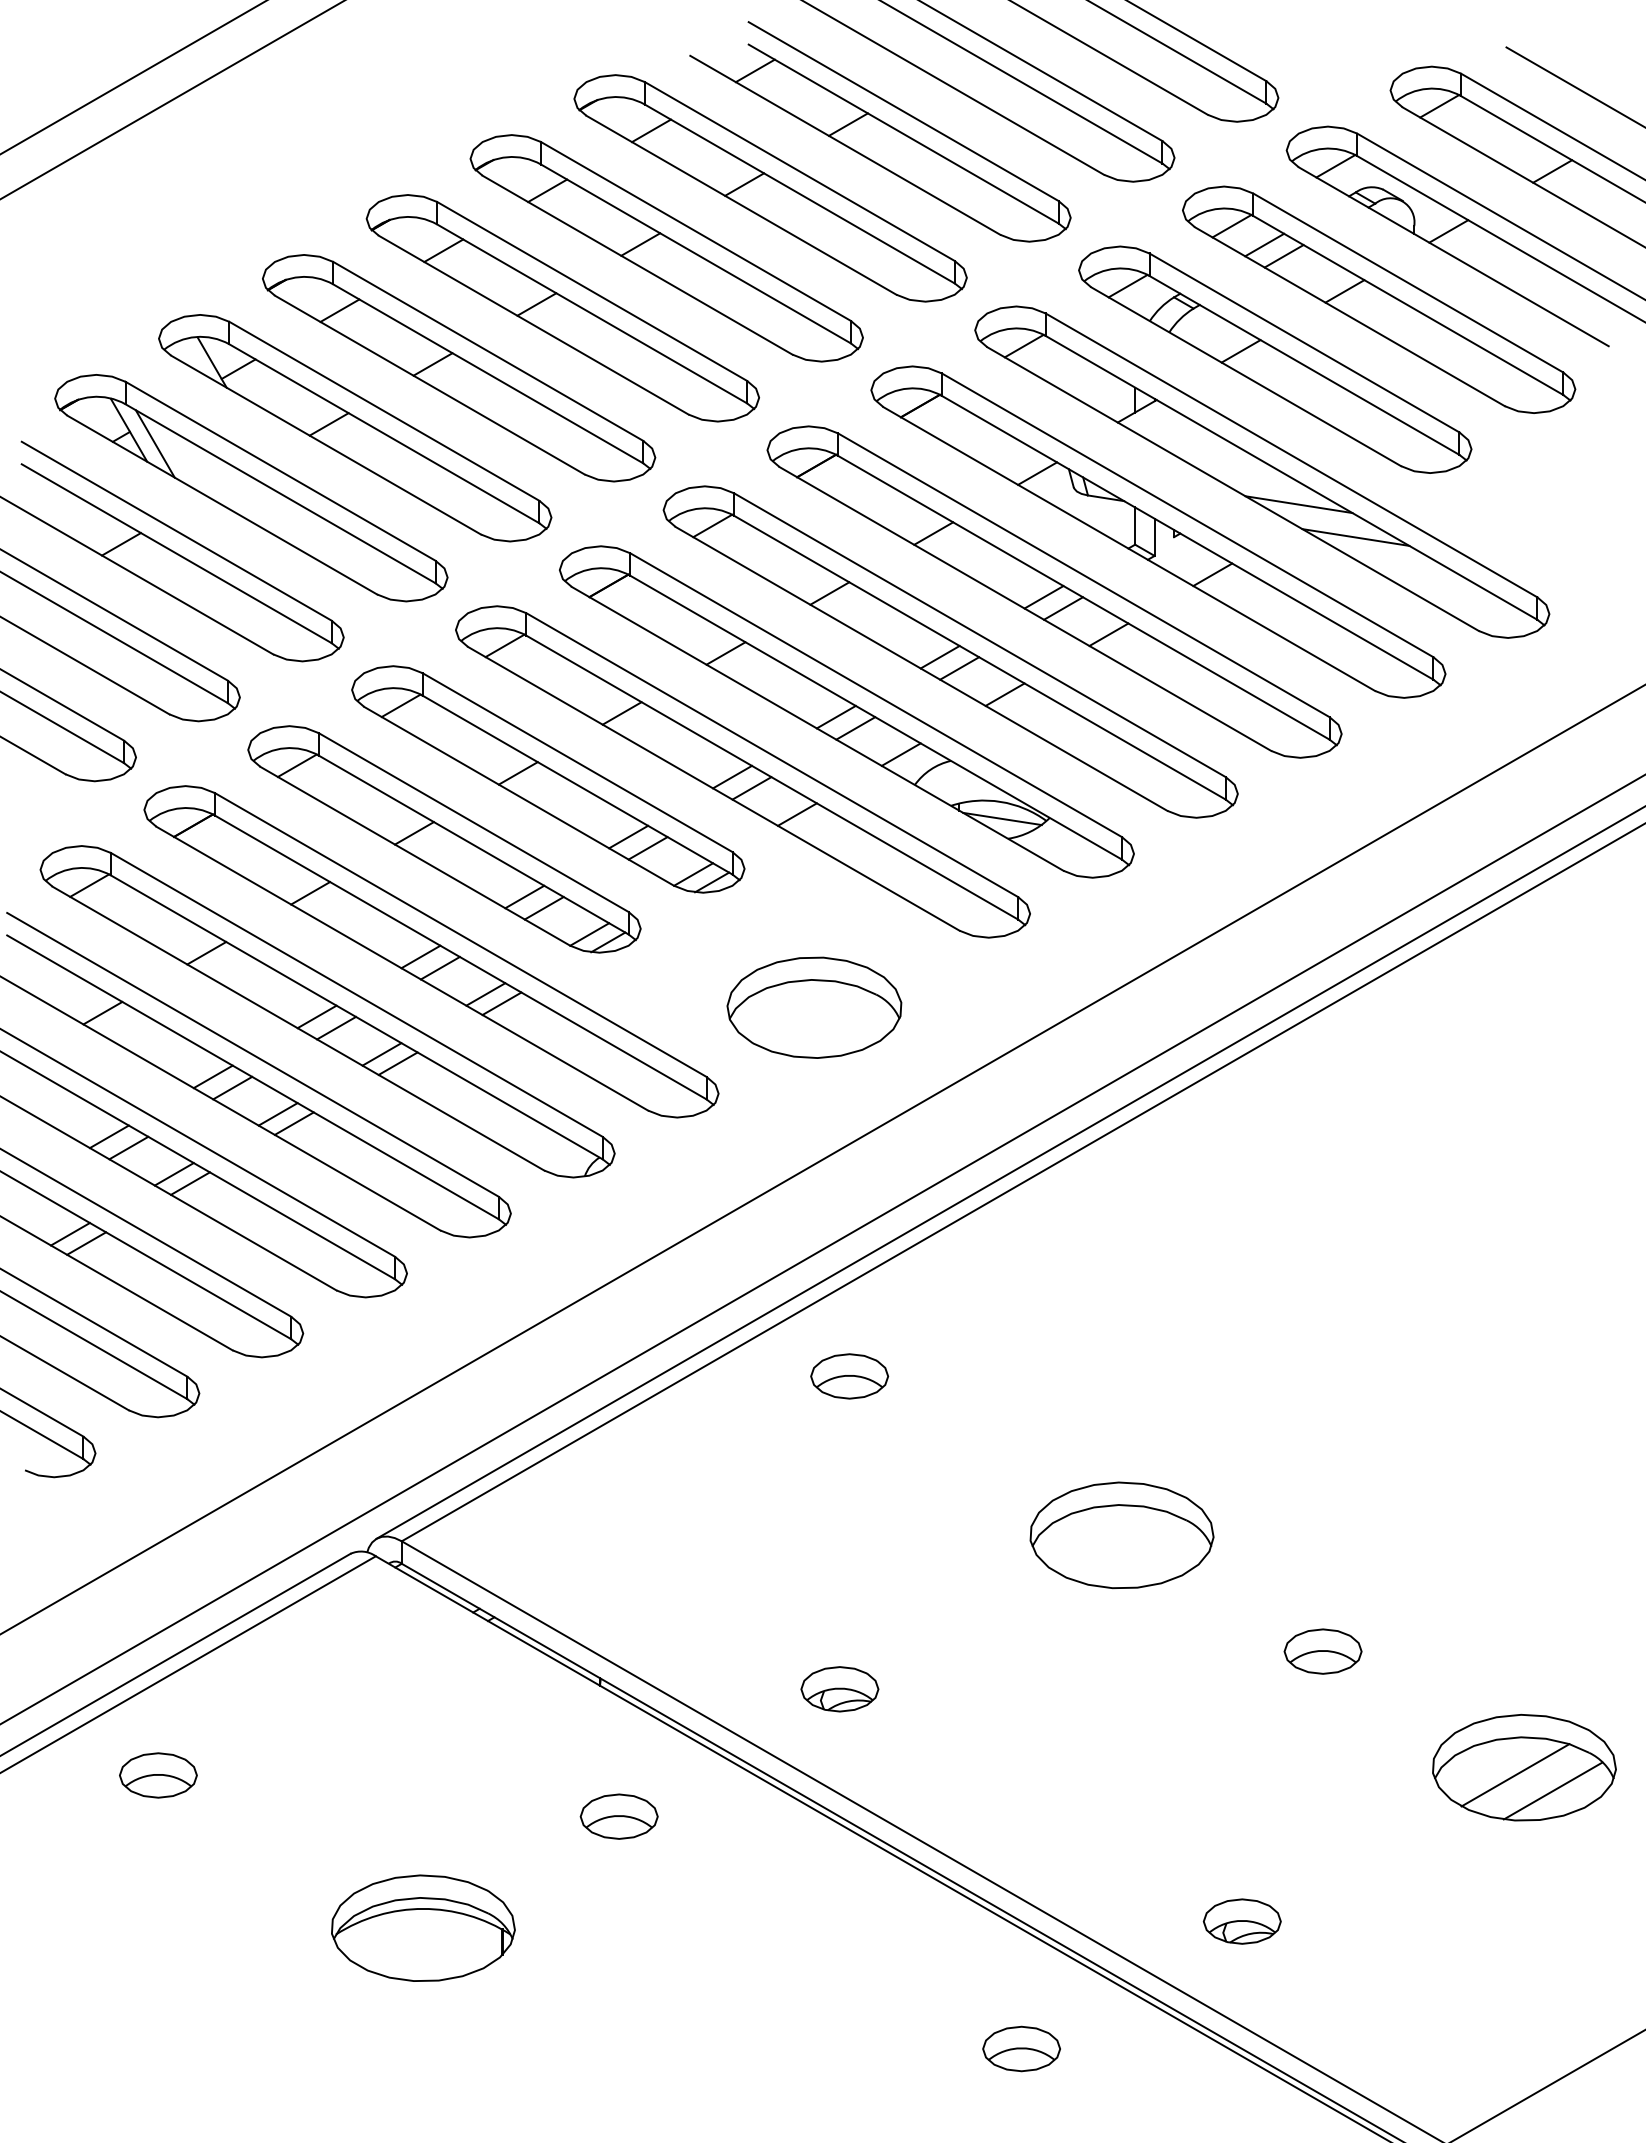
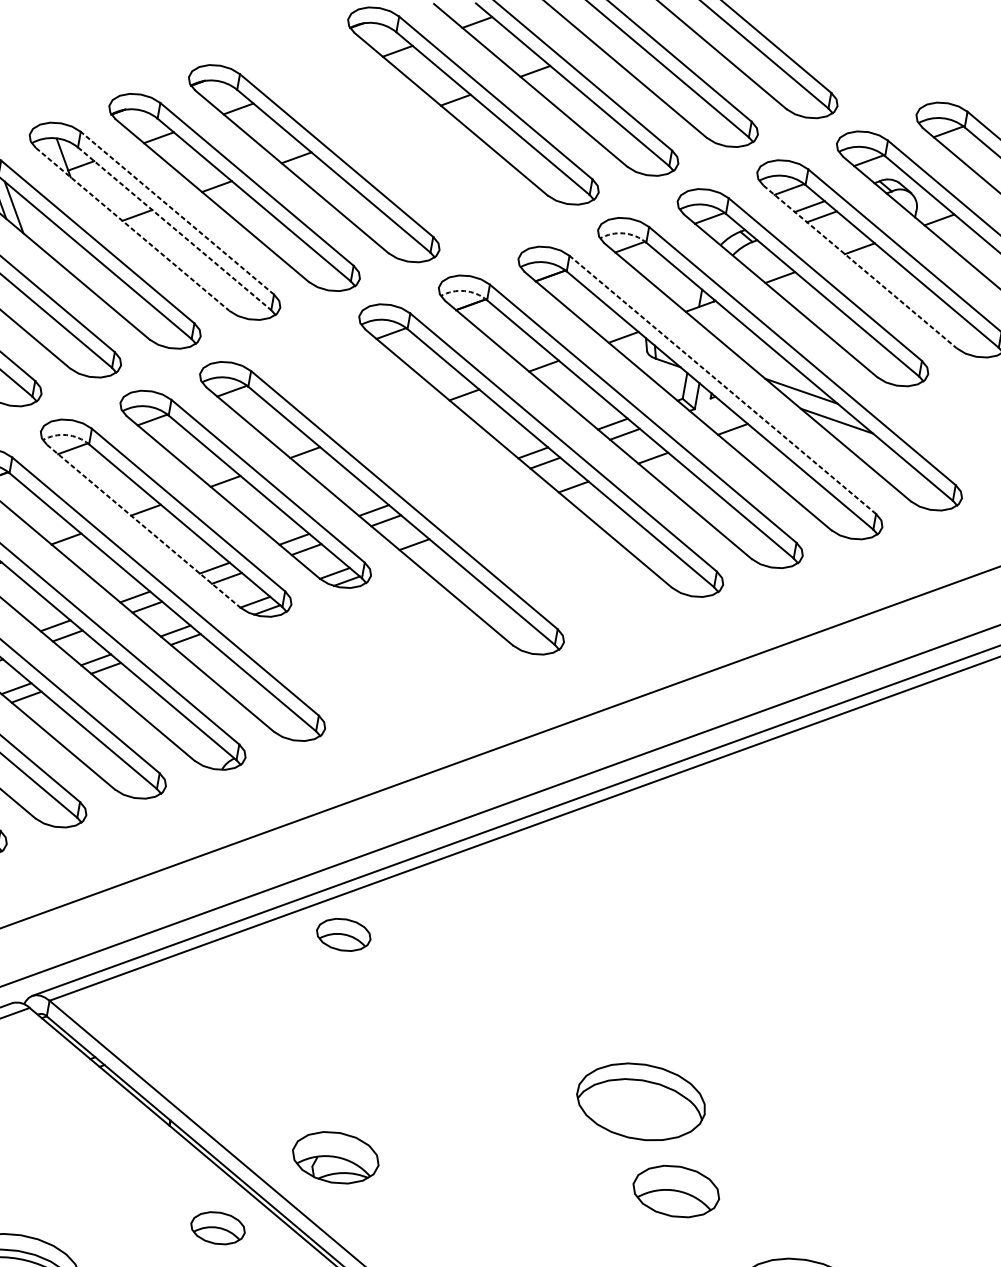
part: (666, 248) -> (393, 134), removed
line: (1349, 316) -> (859, 266), solid -> dashed
arc: (1011, 328) -> (623, 233), solid -> dashed
line: (384, 411) -> (177, 213), solid -> dashed
line: (384, 433) -> (174, 228), solid -> dashed
line: (326, 445) -> (132, 229), solid -> dashed
arc: (804, 448) -> (464, 291), solid -> dashed
line: (1187, 515) -> (722, 385), solid -> dashed
part: (846, 711) -> (461, 479), removed
arc: (285, 748) -> (66, 435), solid -> dashed
line: (415, 856) -> (143, 526), solid -> dashed
part: (814, 1007) -> (402, 680), removed
part: (849, 1376) -> (343, 934), moved
part: (1121, 1535) -> (640, 1101), moved
part: (1322, 1651) -> (675, 1191), size x1.6
part: (839, 1689) -> (335, 1157), size x1.6
part: (618, 1816) -> (217, 1228), moved

